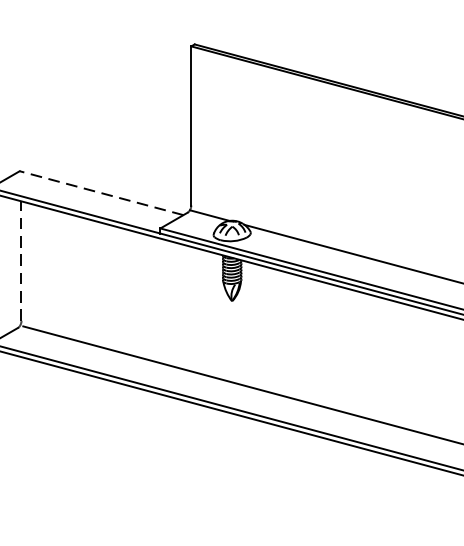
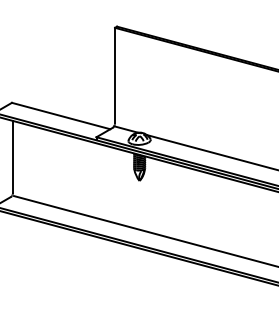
line: (102, 193) -> (61, 116), dashed -> solid
line: (22, 260) -> (13, 156), dashed -> solid

